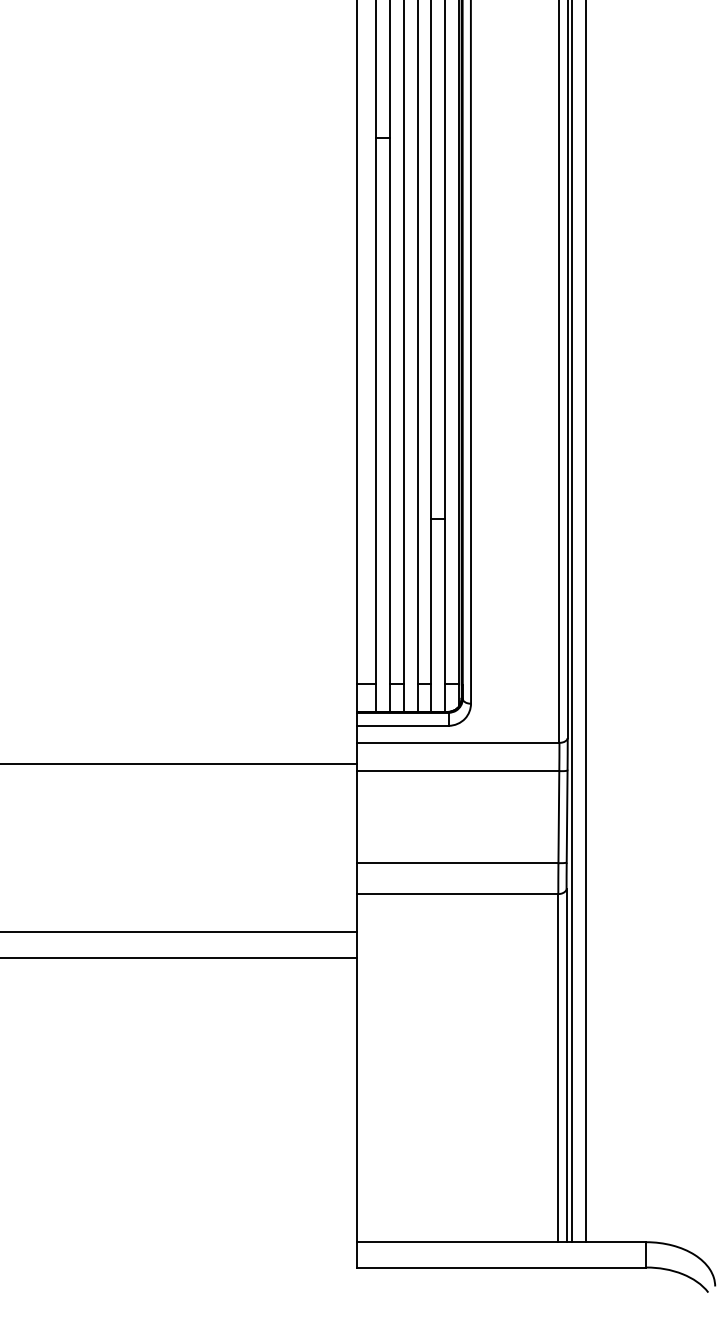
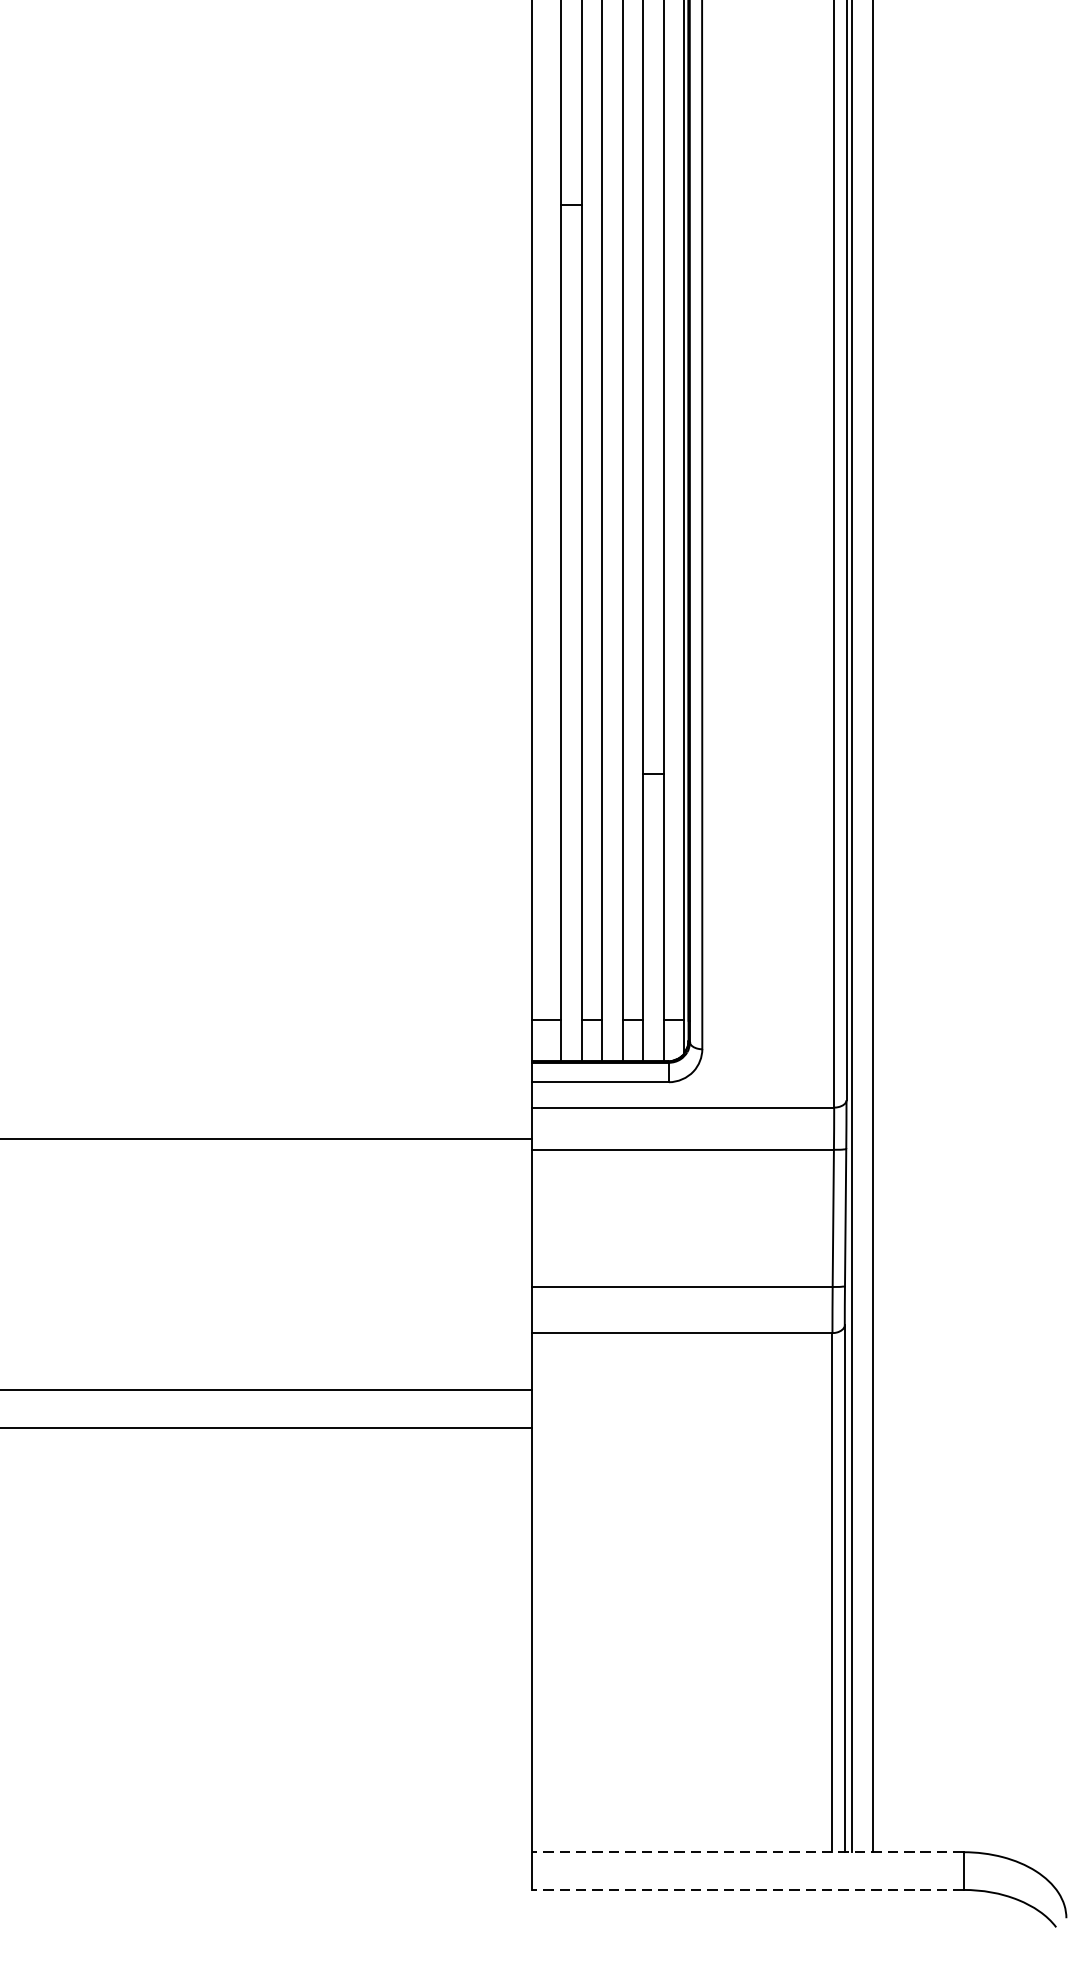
line: (501, 1242) -> (747, 1852), solid -> dashed
line: (501, 1267) -> (747, 1889), solid -> dashed

